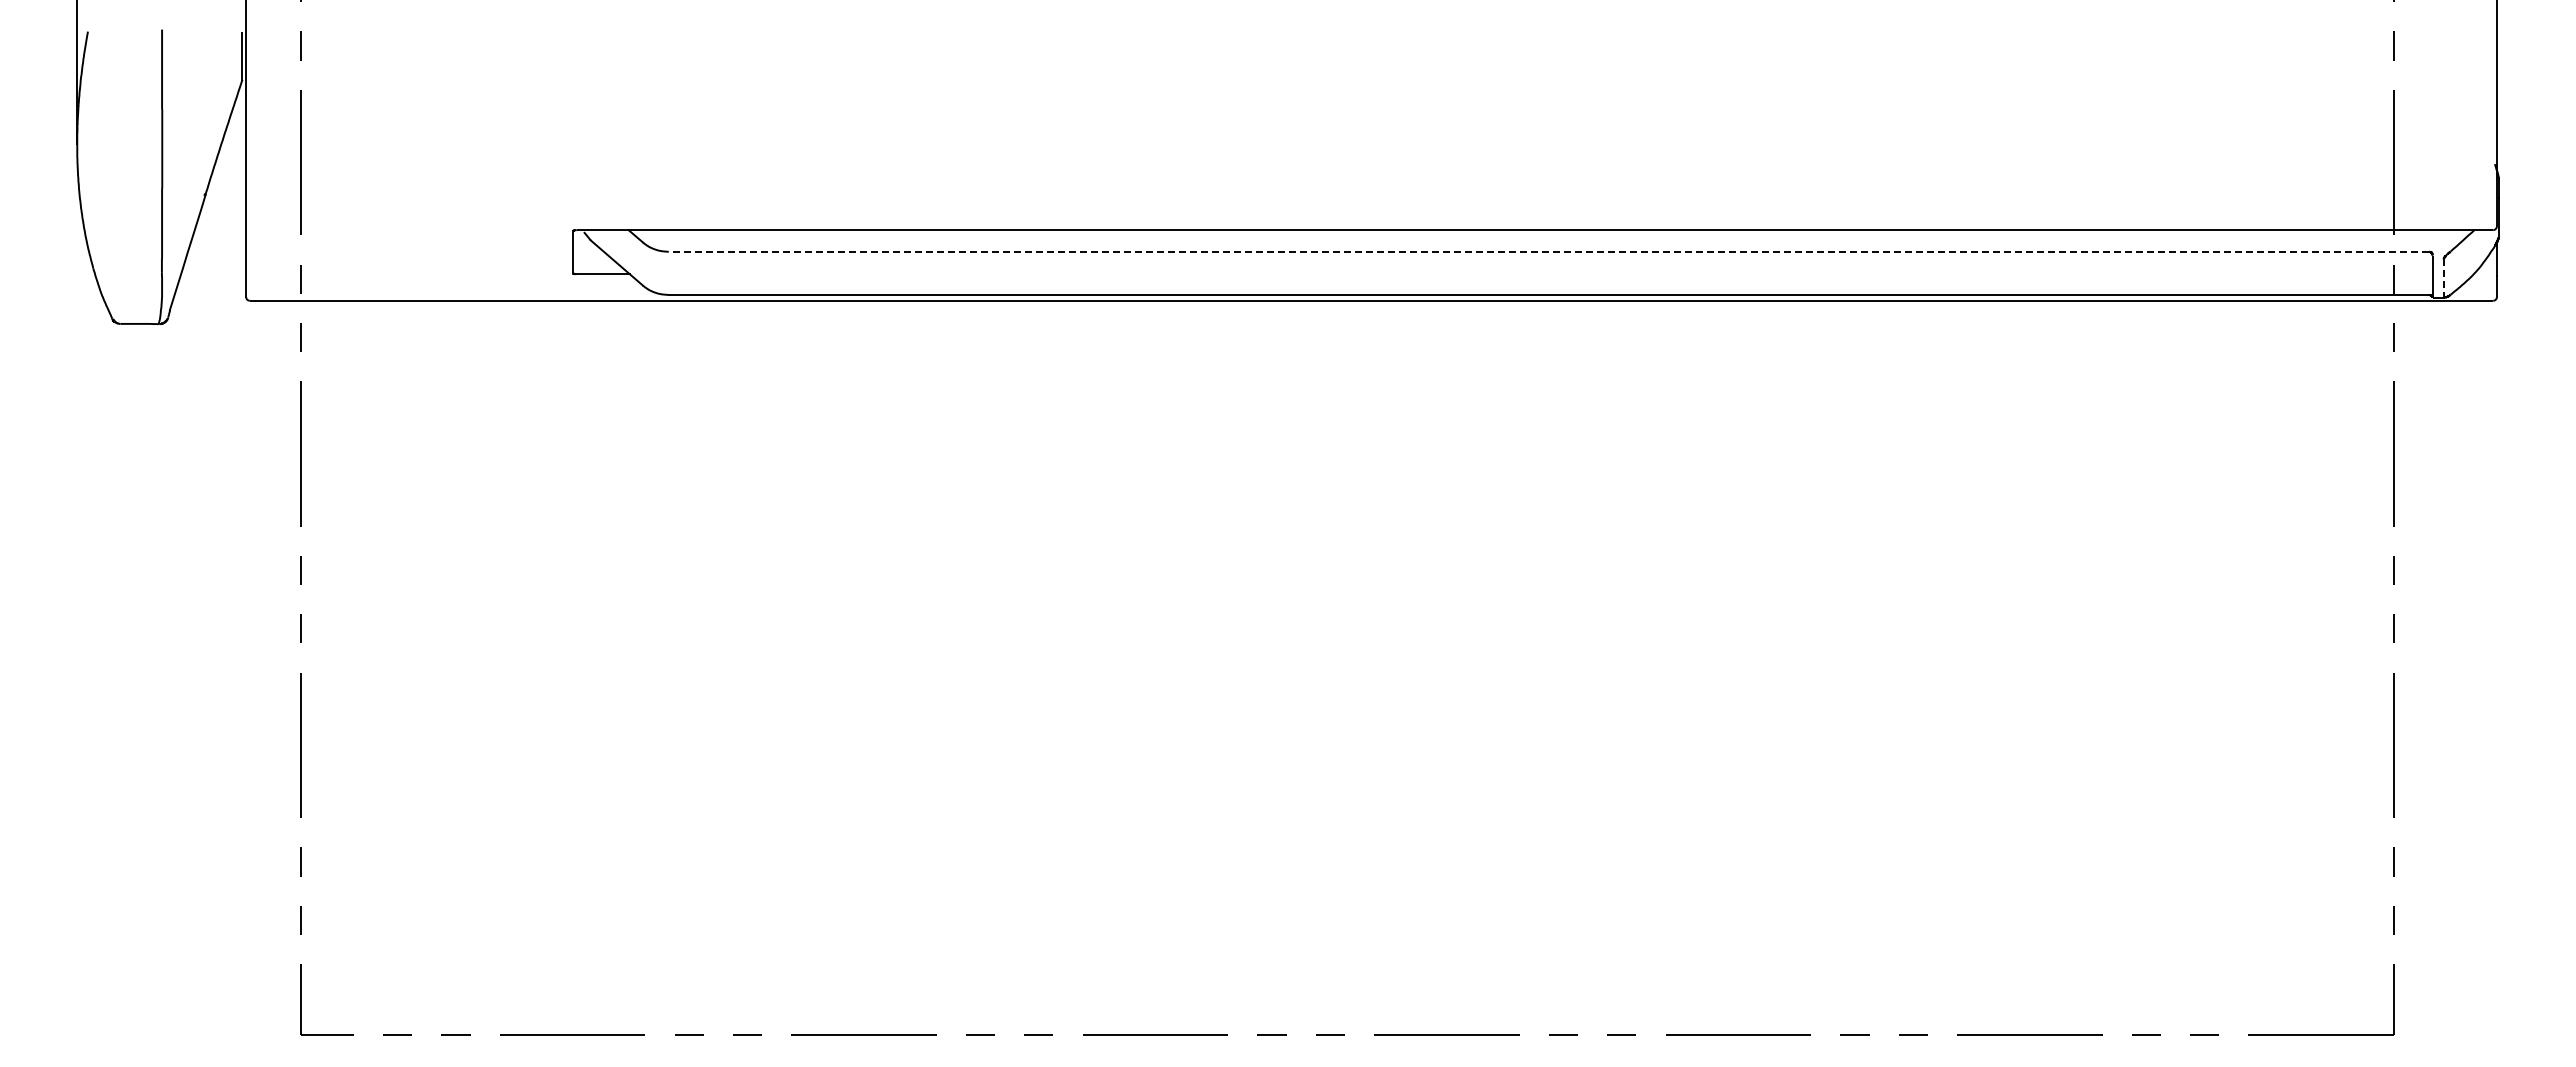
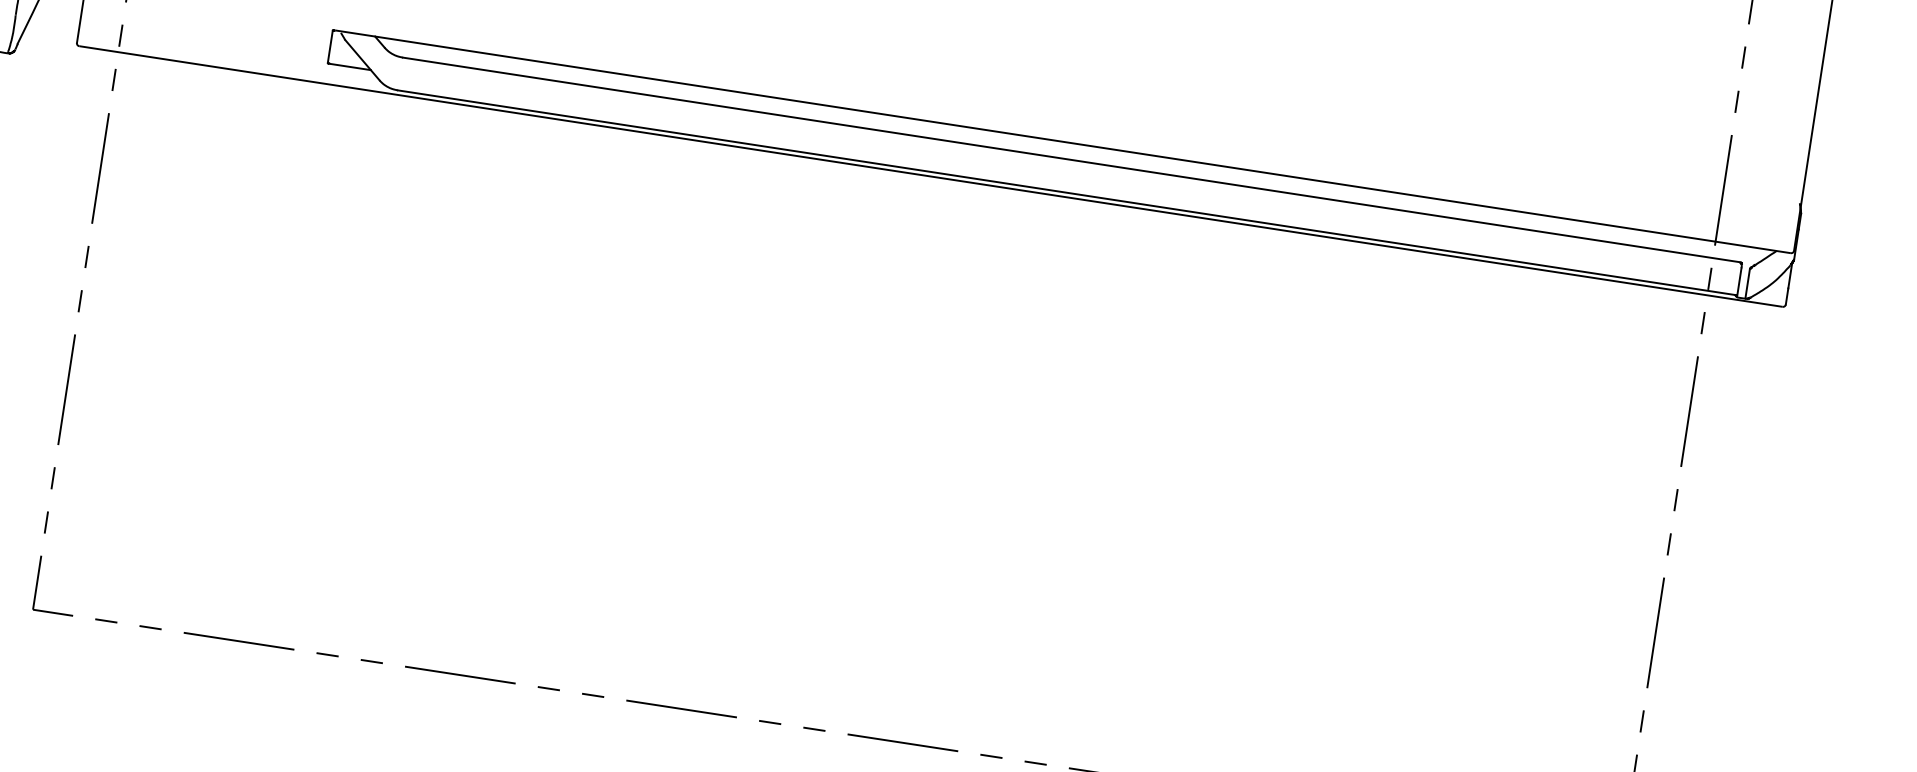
line: (1548, 251) -> (1071, 159), dashed -> solid
line: (2443, 278) -> (1747, 284), dashed -> solid

